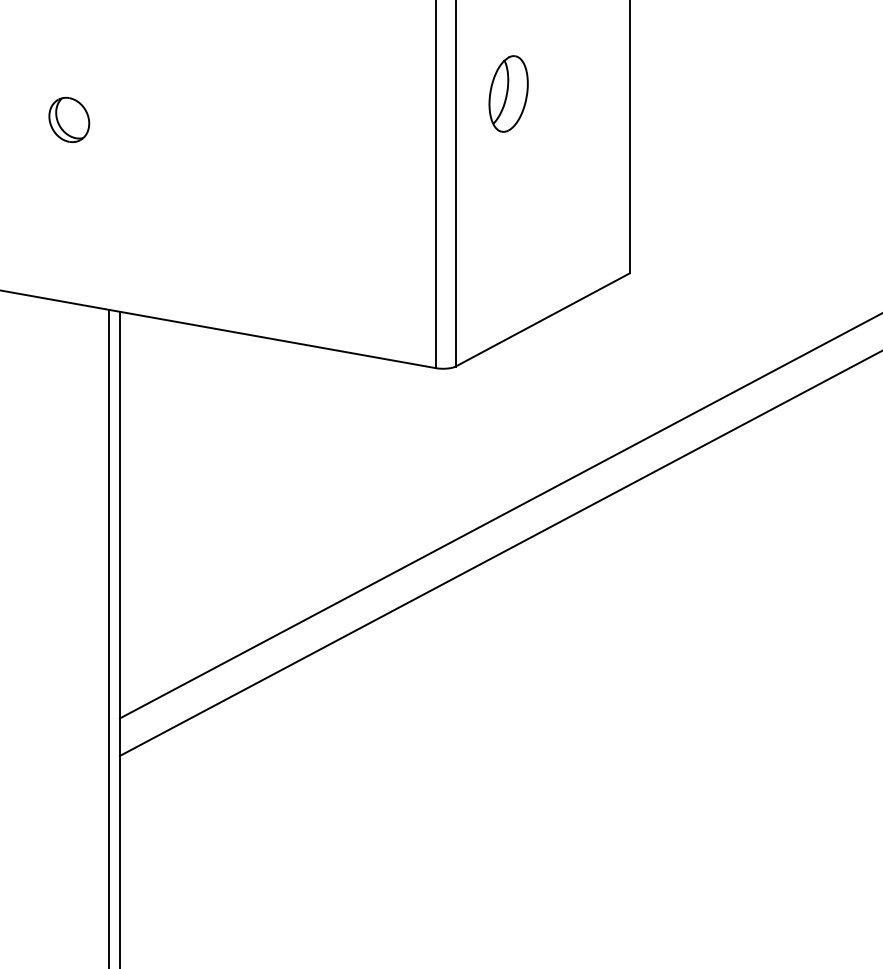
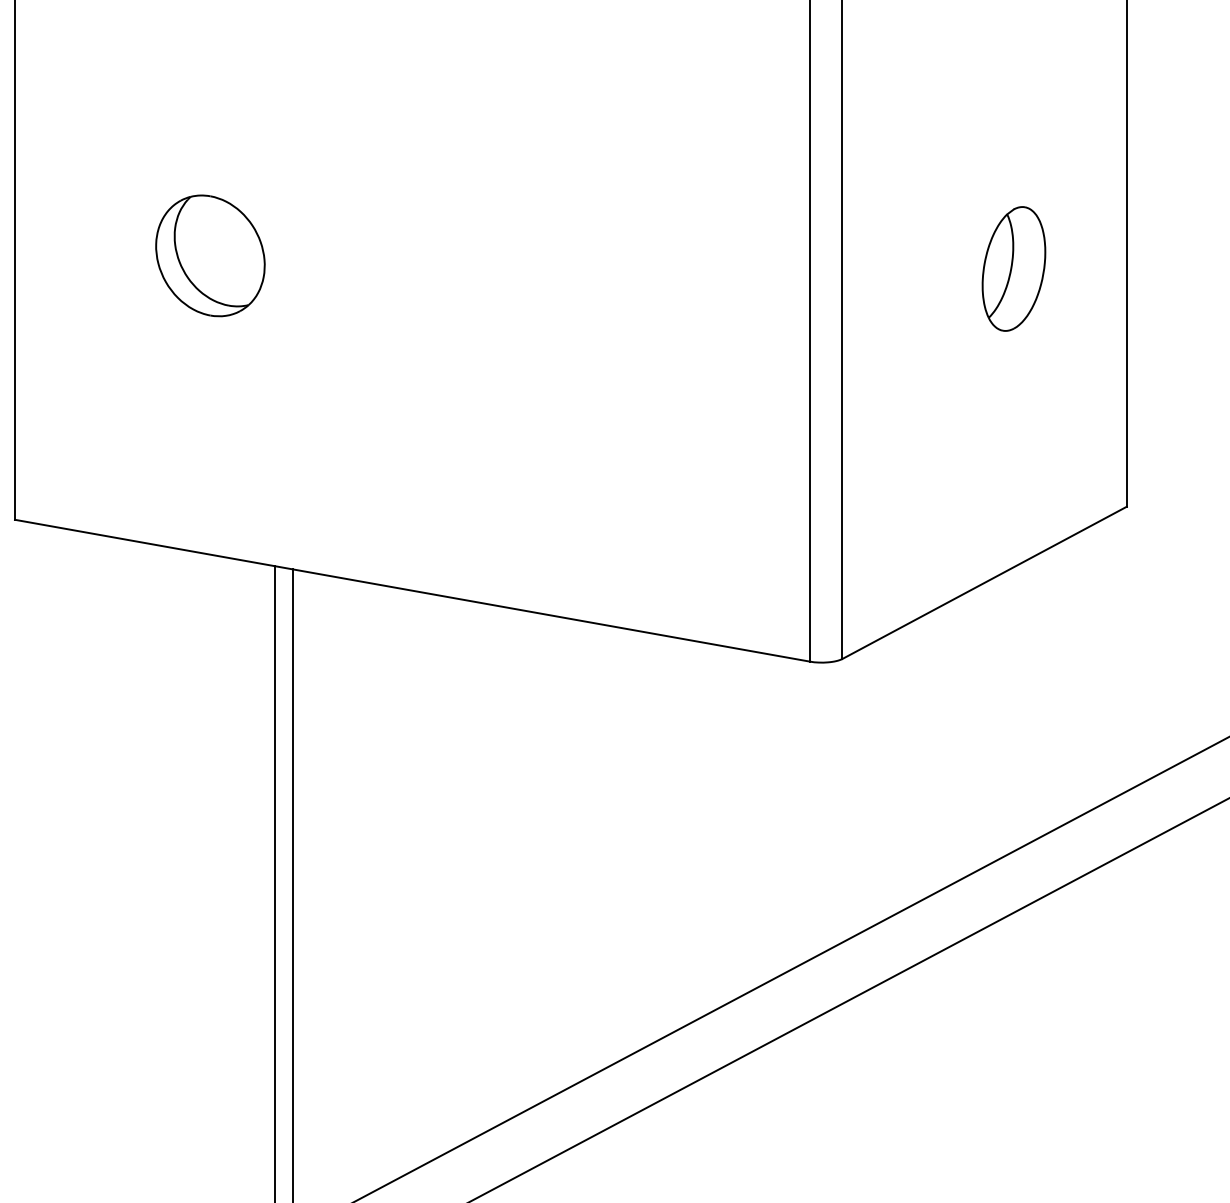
part: (508, 93) -> (1013, 268), moved
part: (69, 119) -> (210, 255), size x1.67

